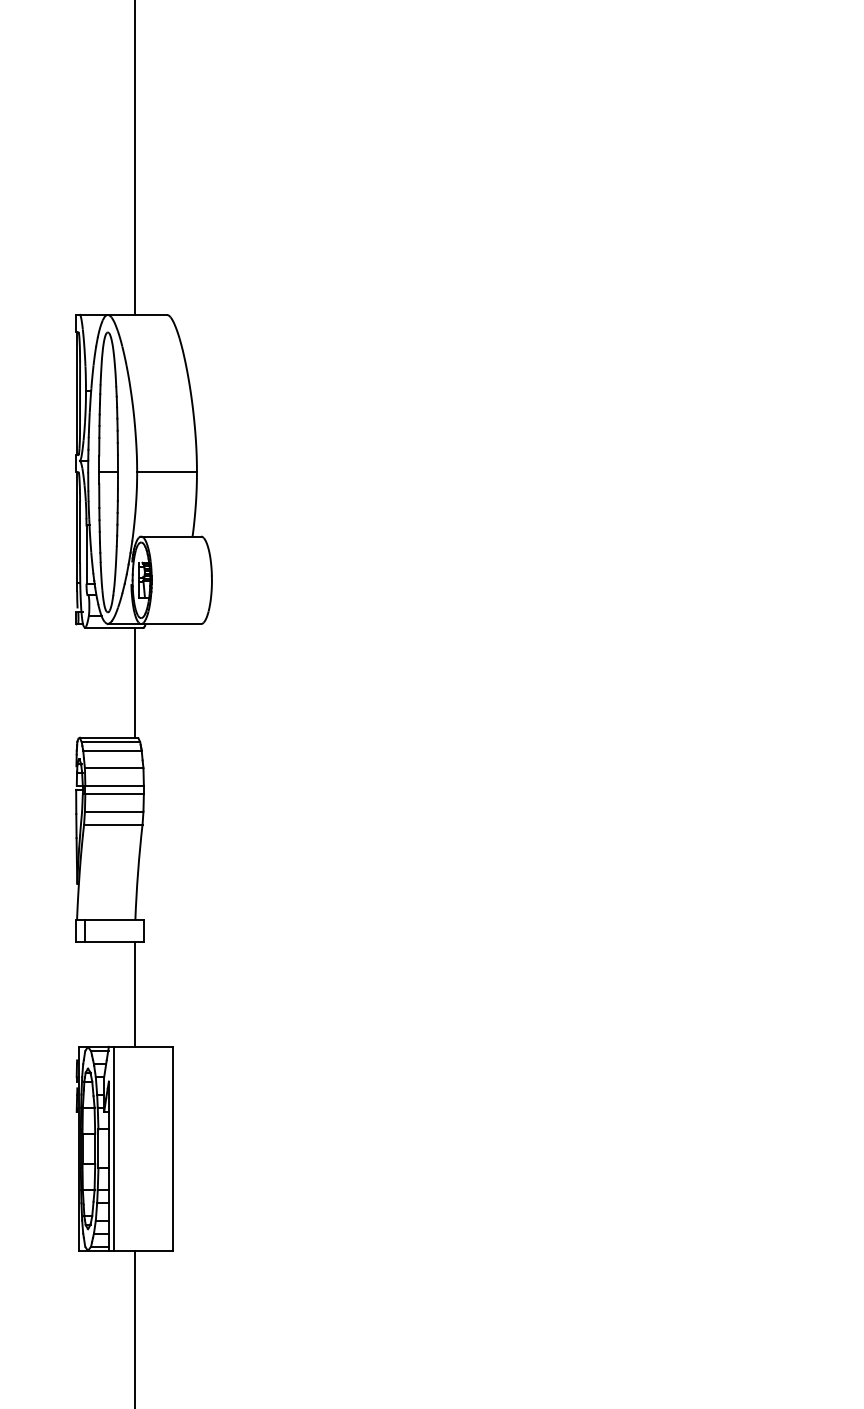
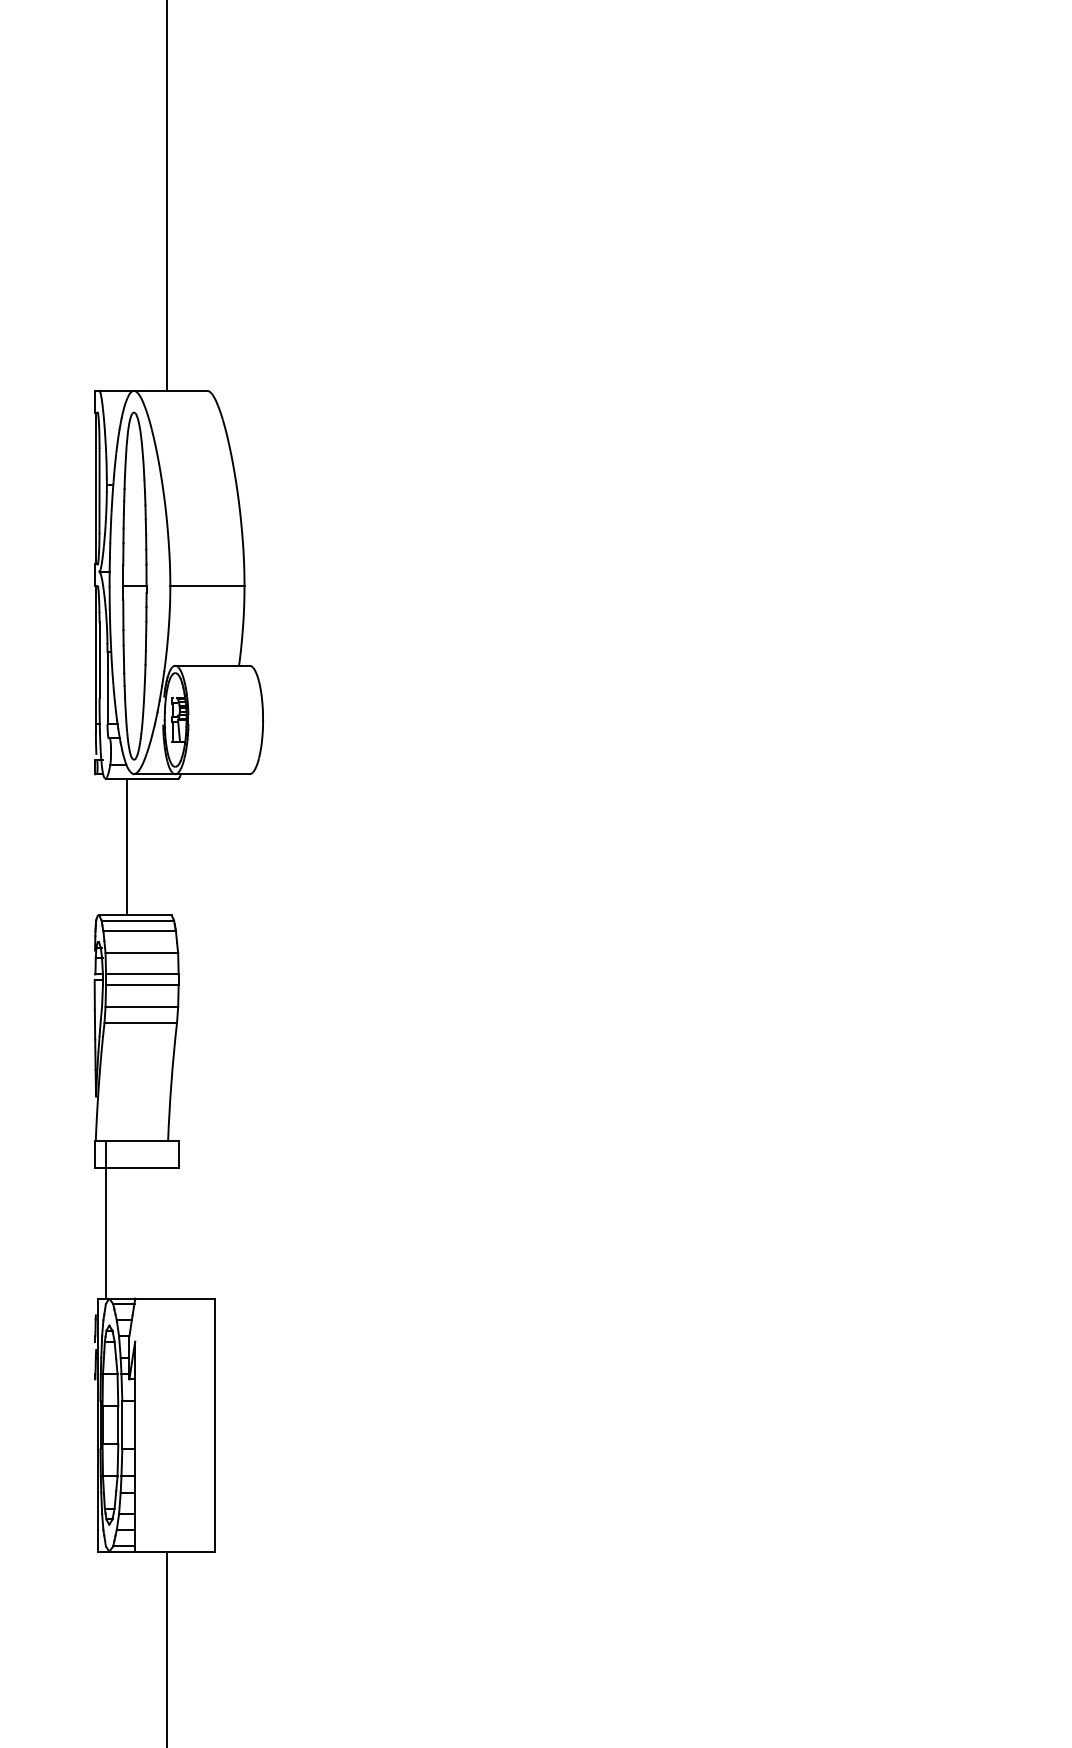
line: (134, 682) -> (127, 846), moved
line: (134, 994) -> (106, 1233), moved
line: (113, 1148) -> (141, 1424), removed

